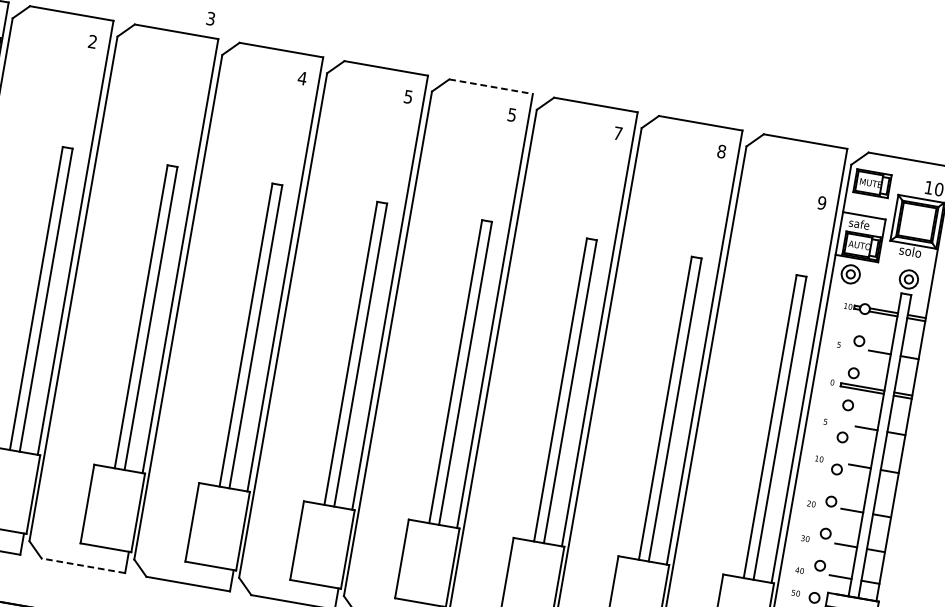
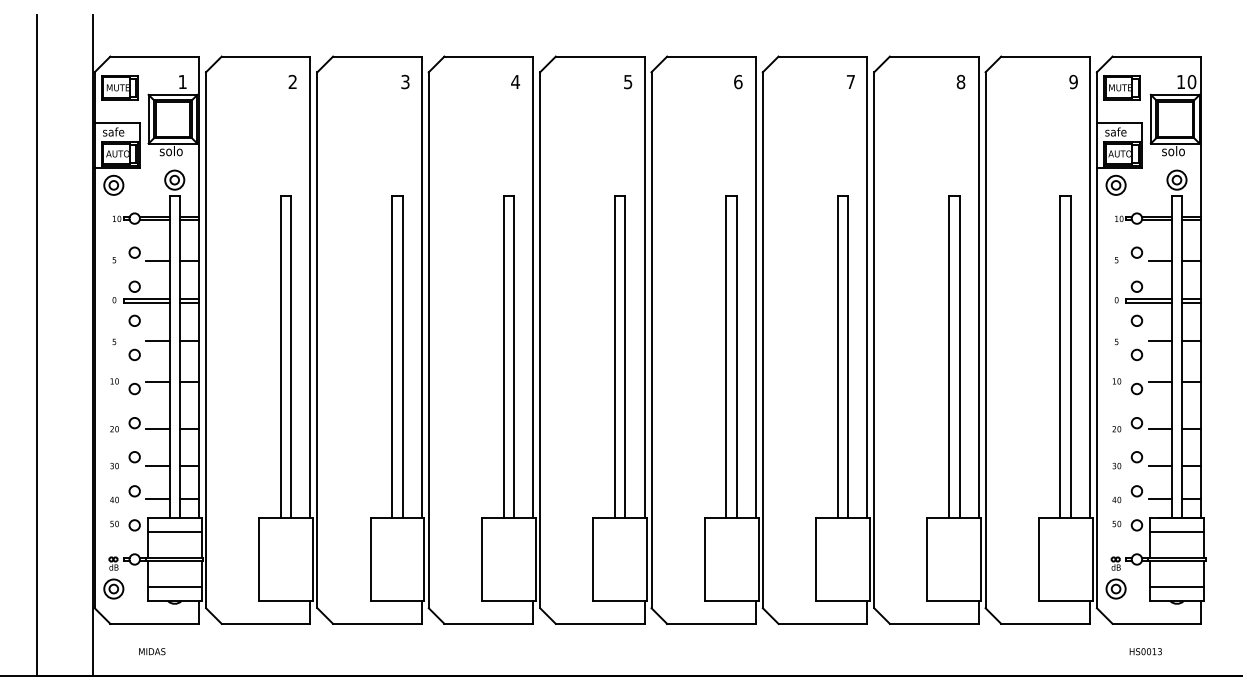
text: (211, 18) -> (405, 81), moved
line: (492, 86) -> (712, 56), dashed -> solid
text: (512, 114) -> (738, 81), 5 -> 6
text: (821, 202) -> (1073, 81), moved
line: (82, 565) -> (376, 623), dashed -> solid

